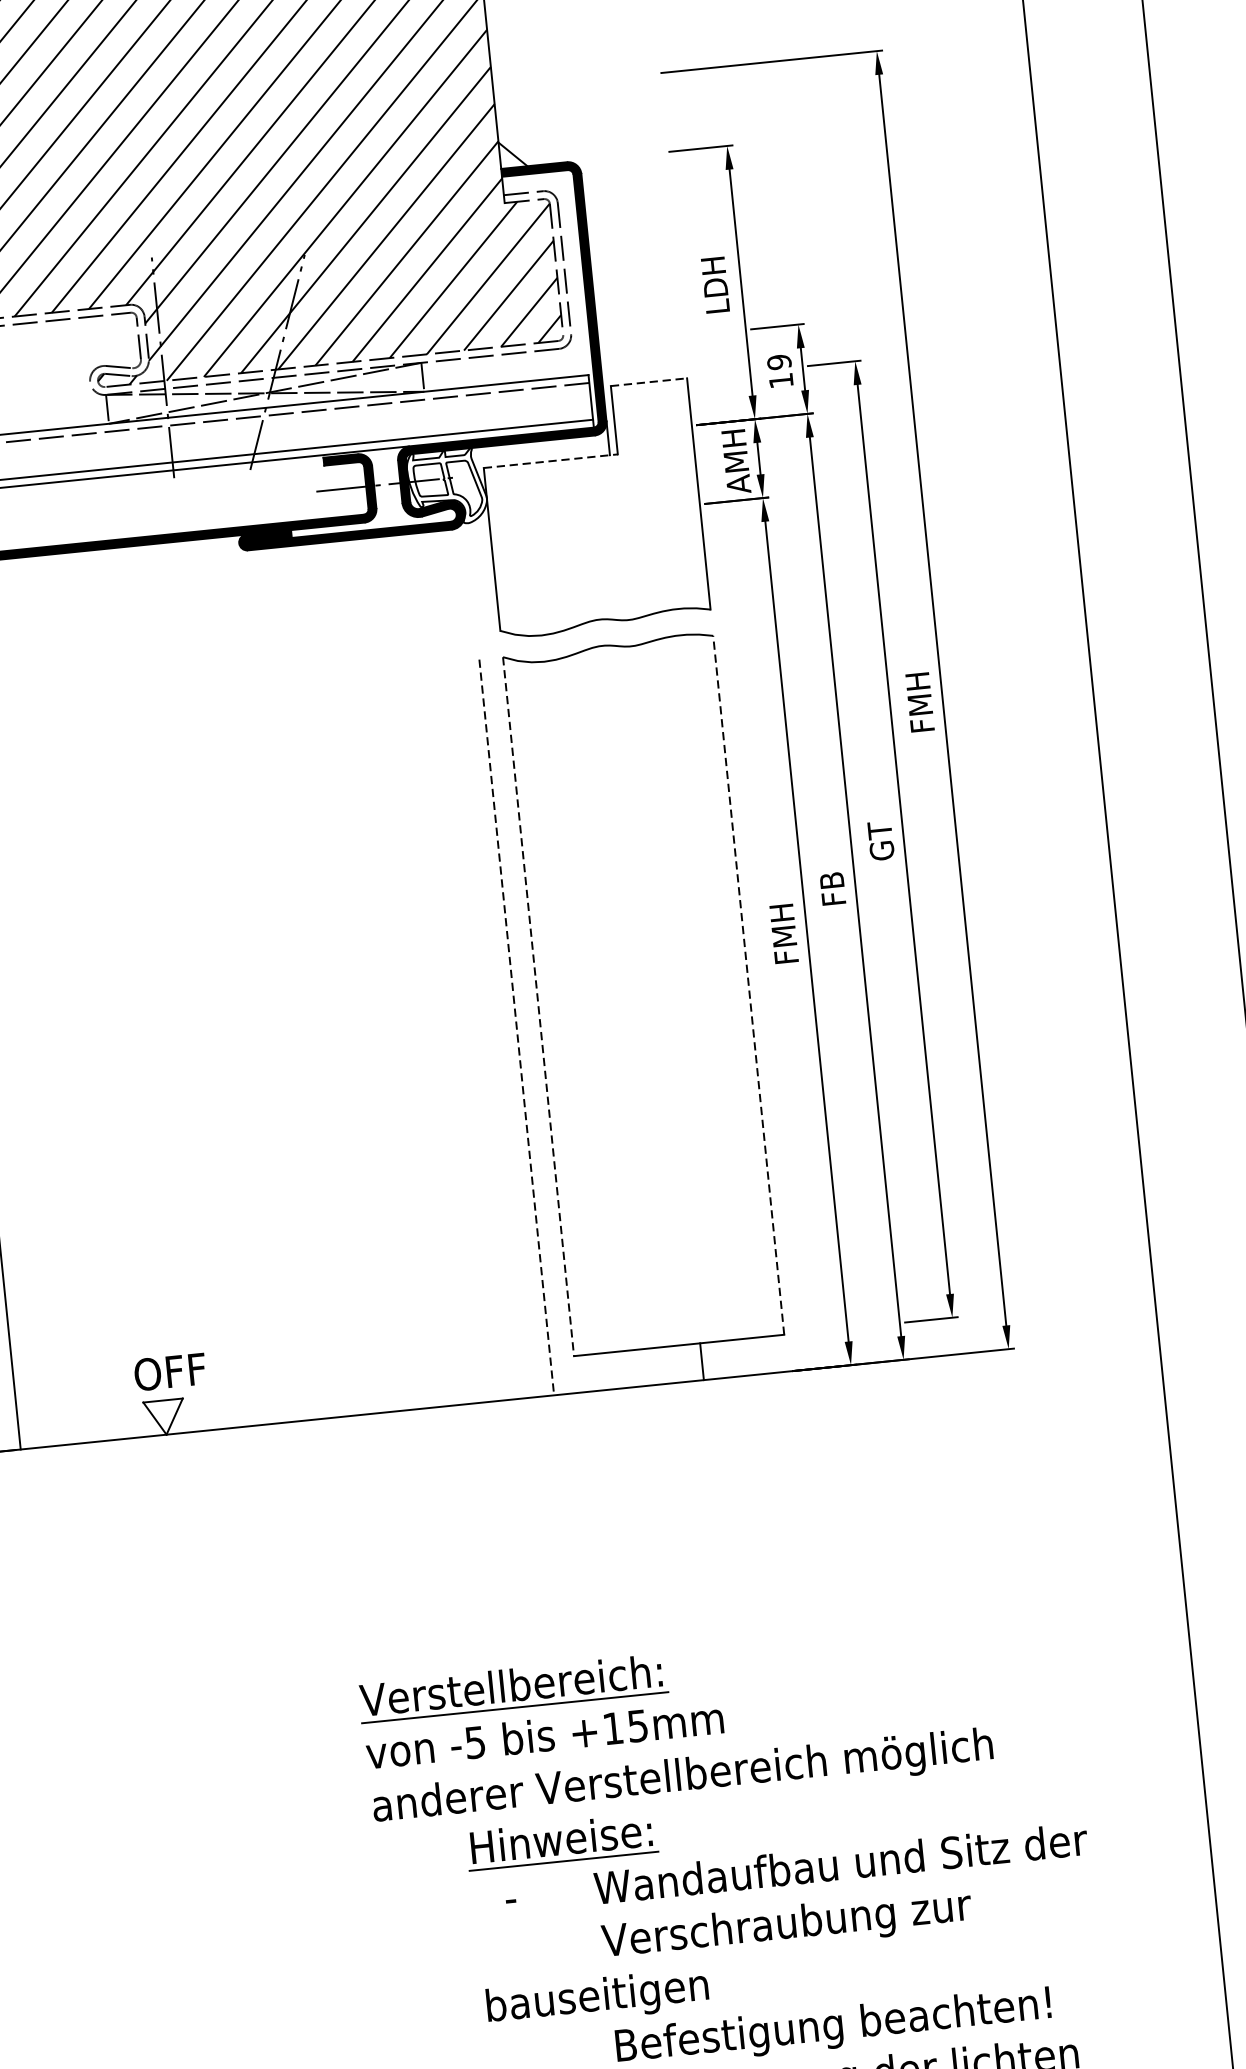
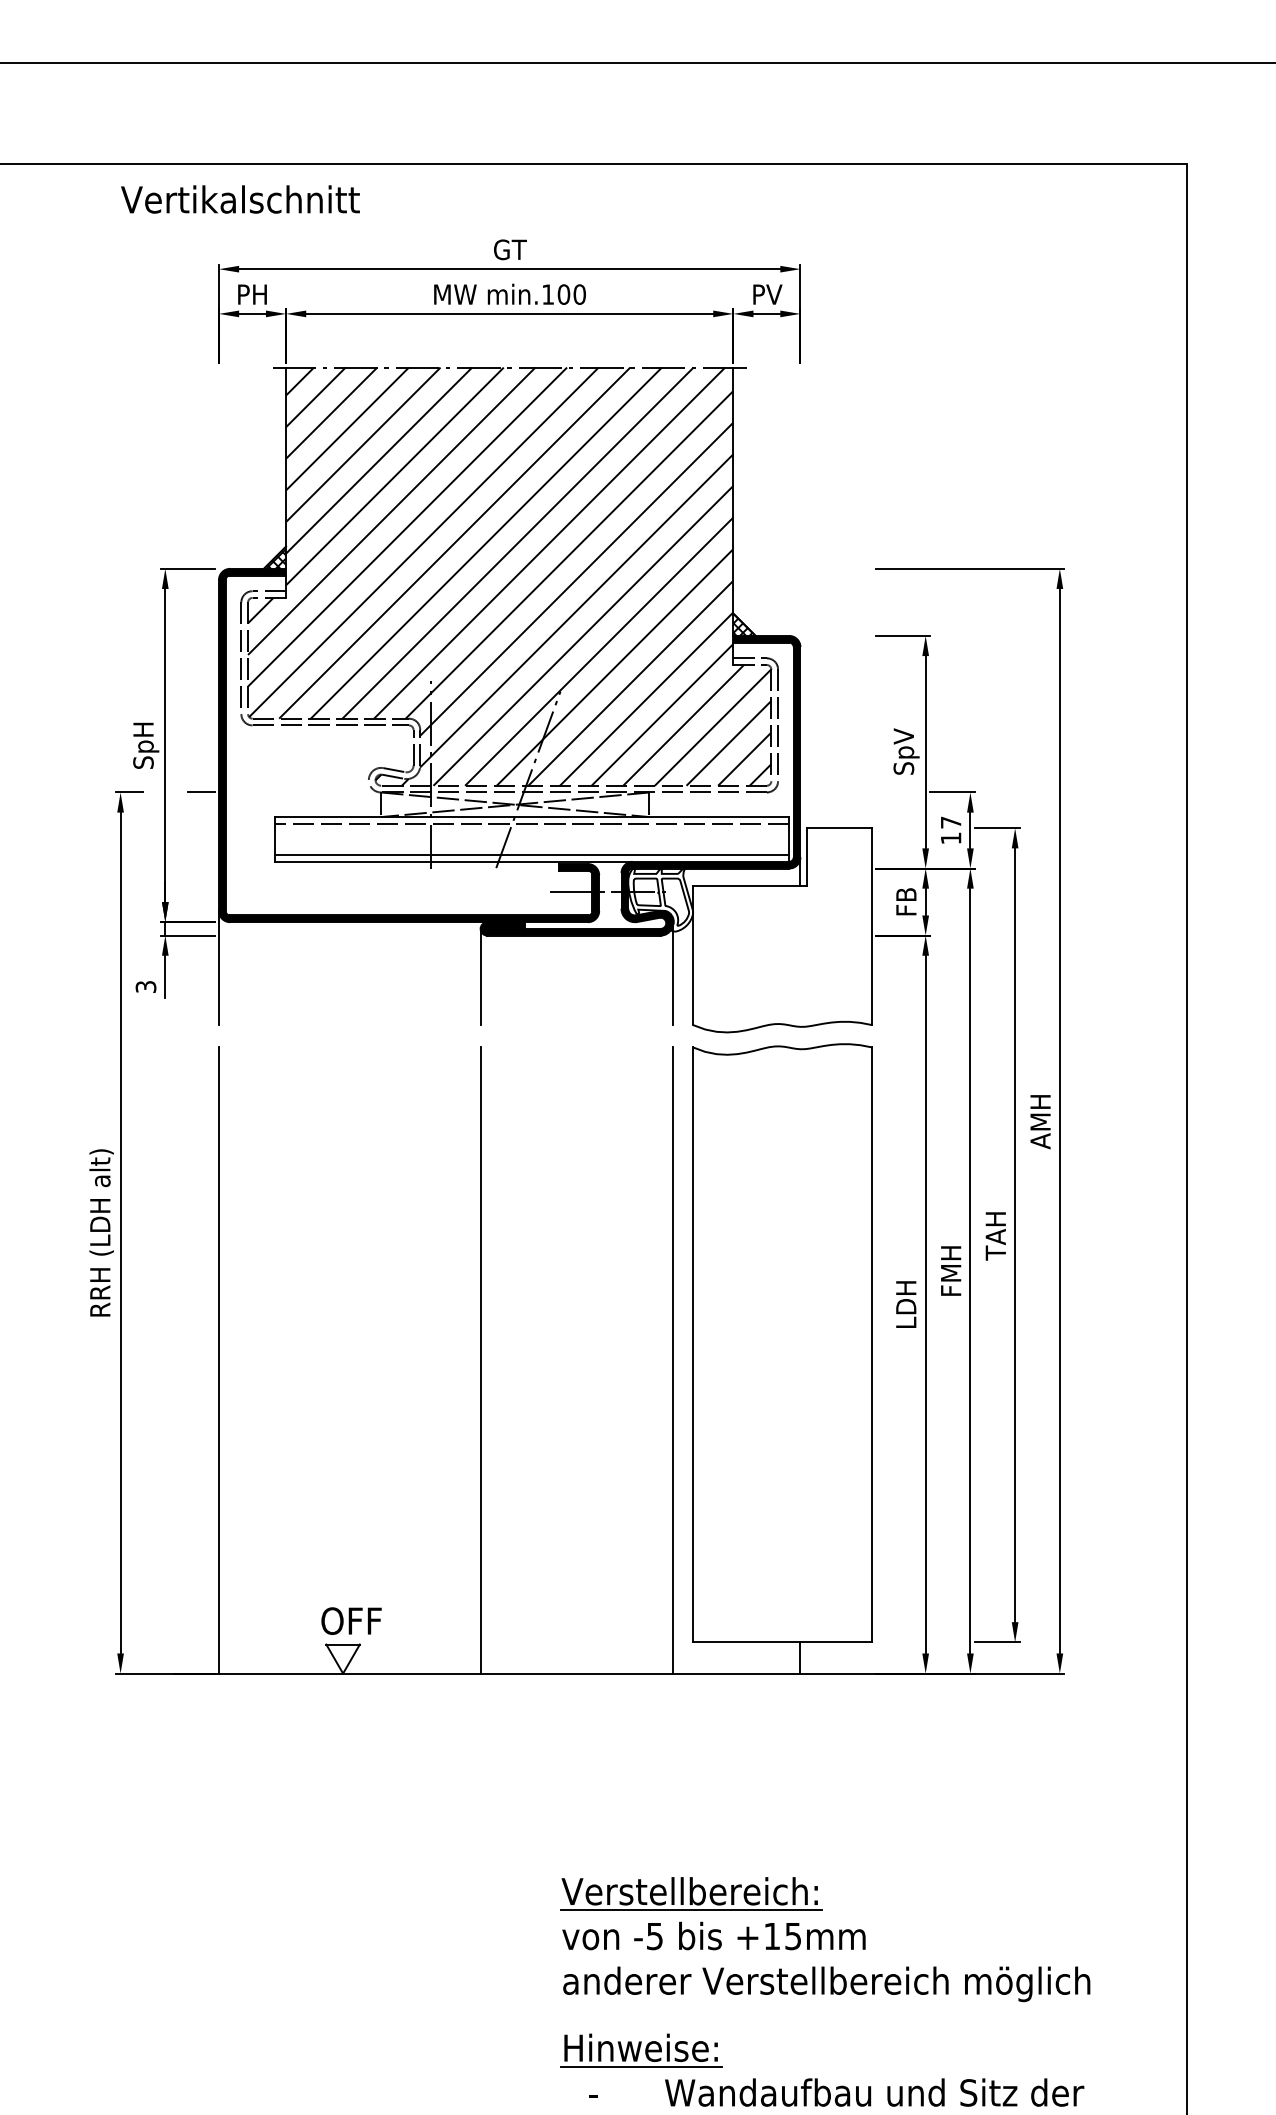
hatch: (512, 154) -> (744, 624), added
text: (718, 284) -> (906, 751), LDH -> SpV
text: (778, 362) -> (950, 822), 19 -> 17
line: (650, 382) -> (840, 828), dashed -> solid
line: (551, 461) -> (750, 886), dashed -> solid
text: (736, 462) -> (906, 903), AMH -> FB
line: (470, 573) -> (672, 974), added
line: (244, 599) -> (480, 976), added
text: (920, 703) -> (1040, 1122), FMH -> AMH
text: (880, 843) -> (995, 1236), GT -> TAH
text: (833, 888) -> (951, 1270), FB -> FMH
text: (784, 933) -> (906, 1304), FMH -> LDH
line: (749, 984) -> (872, 1344), dashed -> solid
line: (539, 1007) -> (693, 1345), dashed -> solid
line: (516, 1028) -> (672, 1361), dashed -> solid
line: (290, 1050) -> (480, 1360), added
part: (676, 1725) -> (825, 1939), moved

